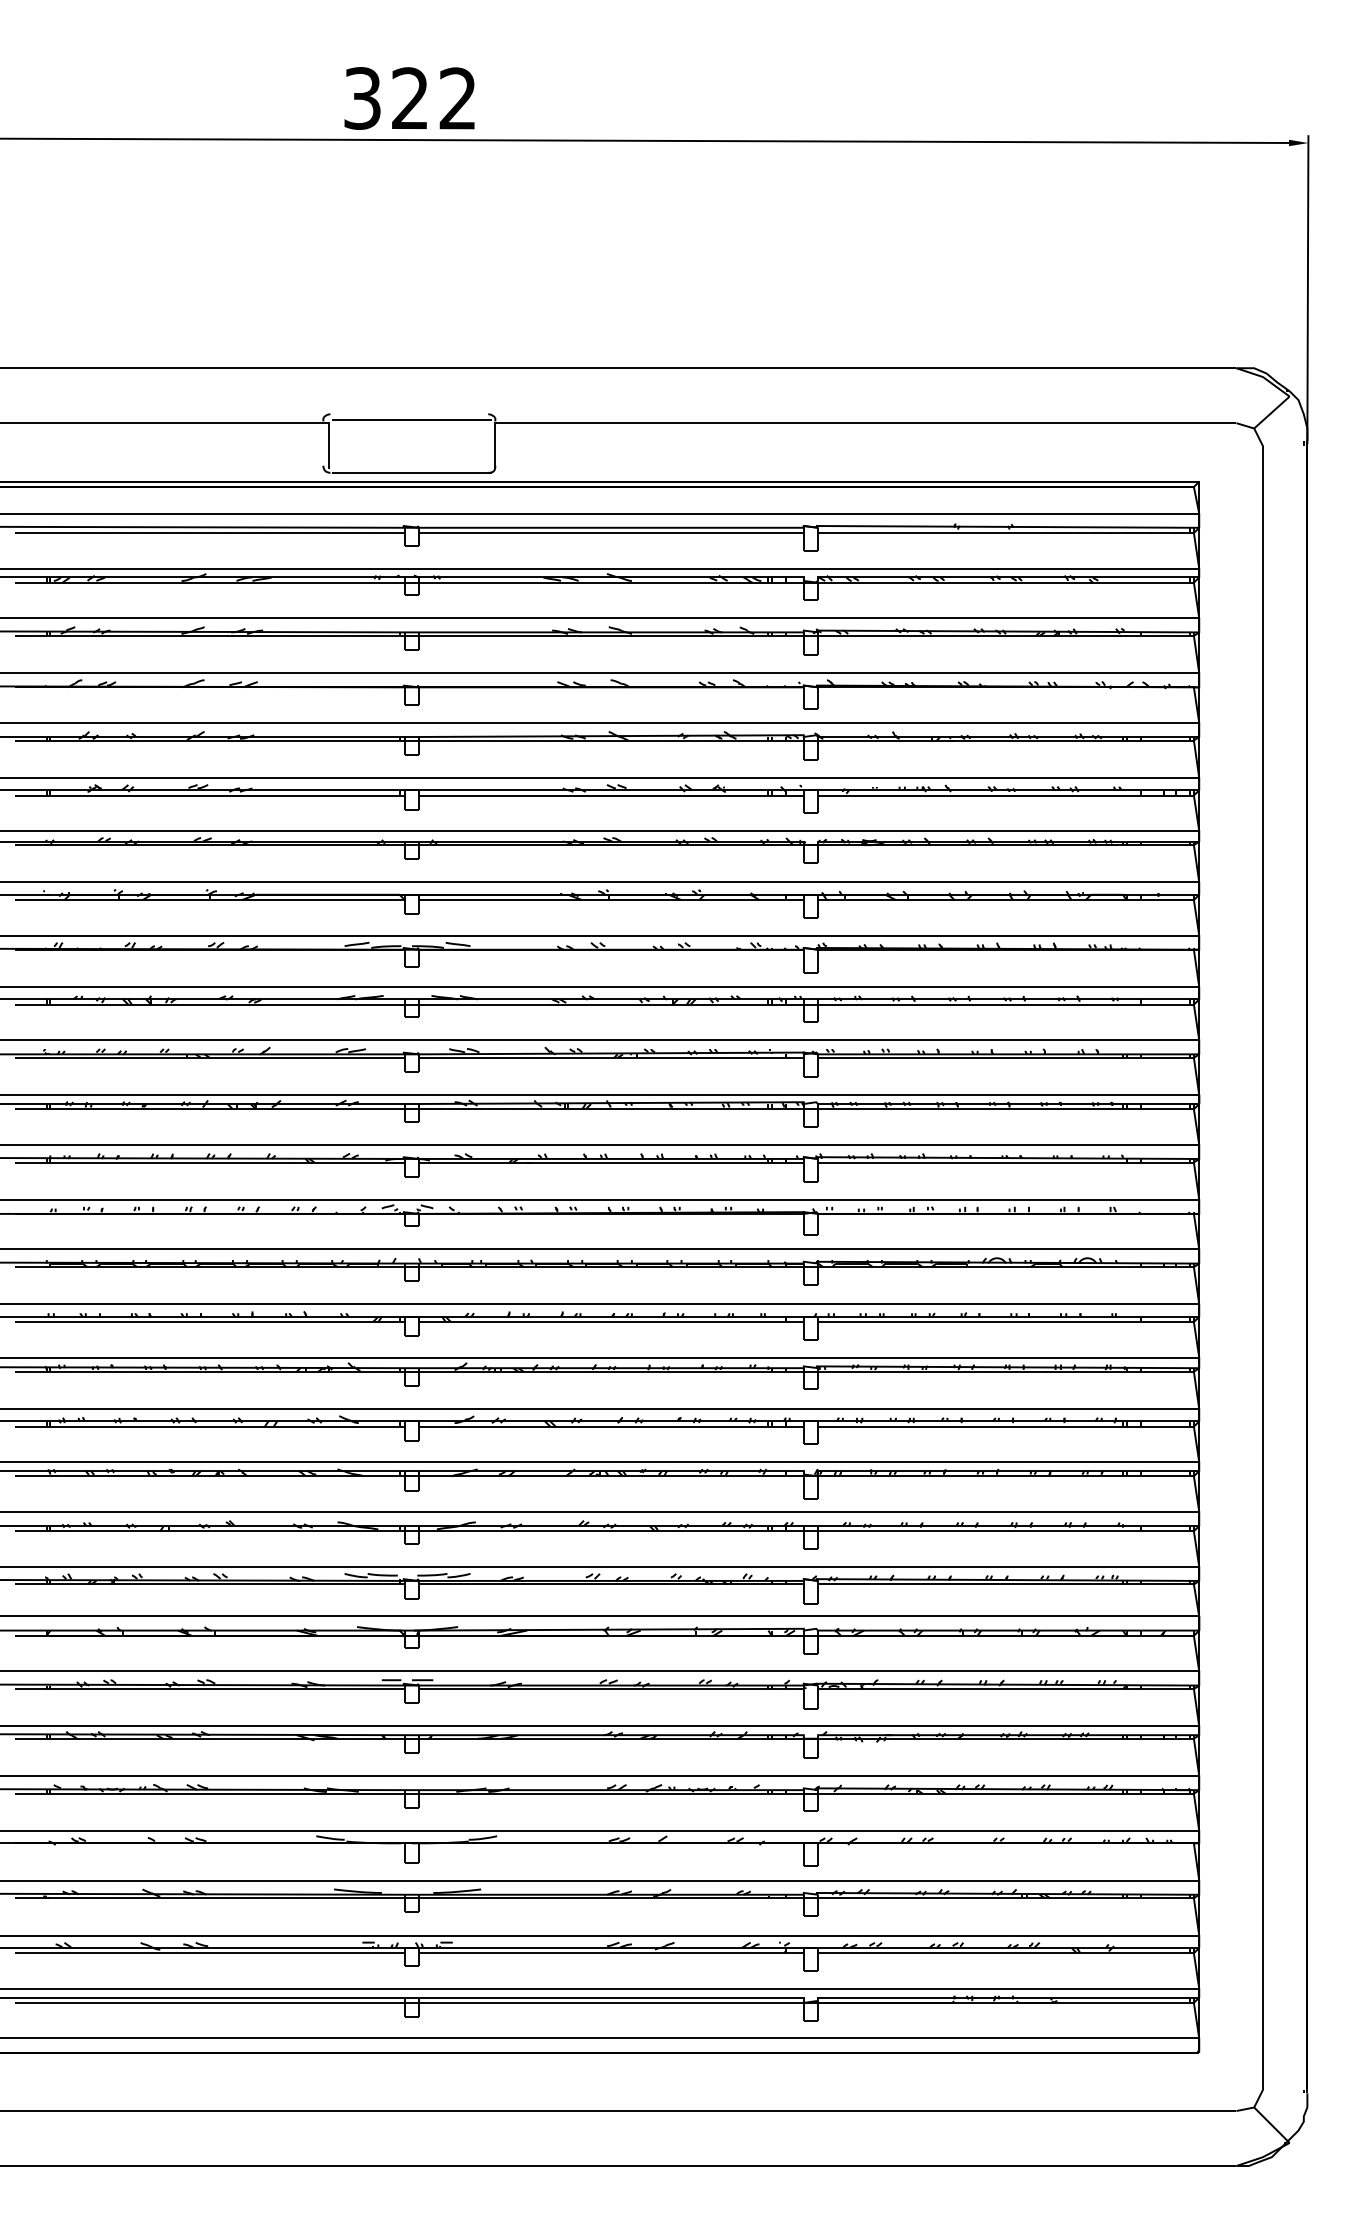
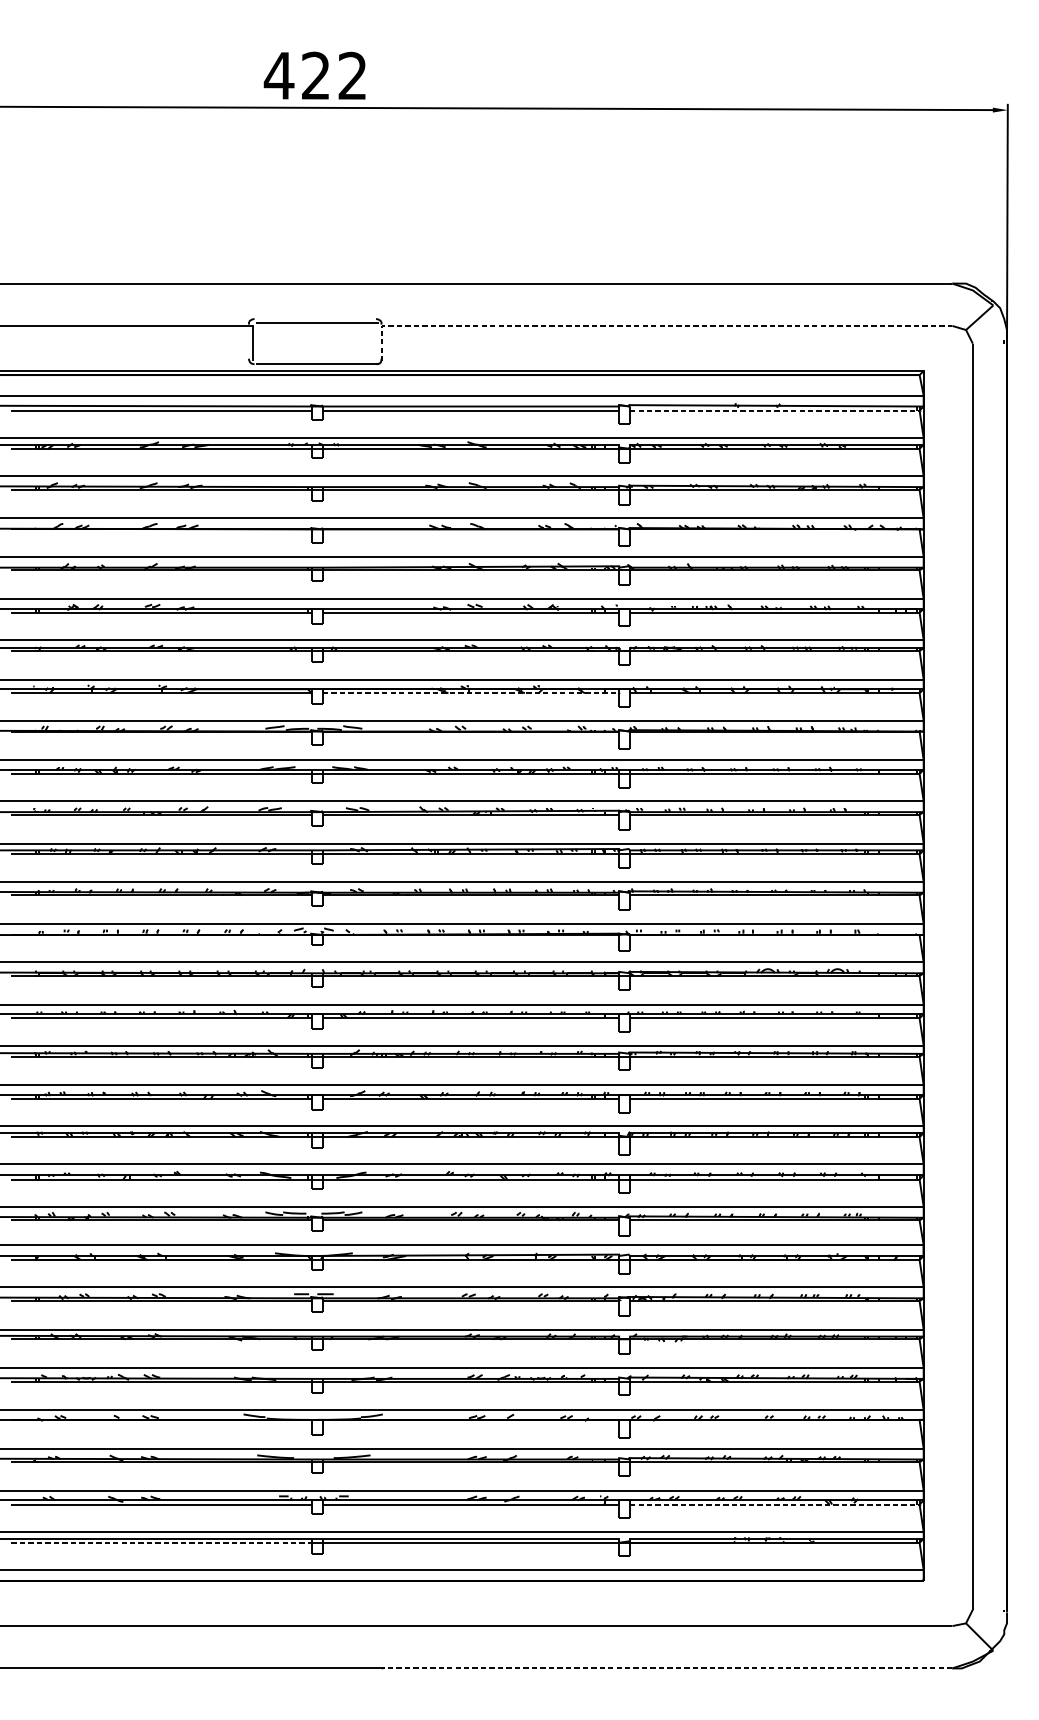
text: (362, 98) -> (279, 75), 322 -> 422
line: (841, 423) -> (648, 326), solid -> dashed
line: (1006, 533) -> (775, 410), solid -> dashed
line: (611, 900) -> (470, 693), solid -> dashed
line: (1006, 1953) -> (775, 1504), solid -> dashed
line: (210, 2002) -> (162, 1542), solid -> dashed
line: (864, 2166) -> (665, 1668), solid -> dashed

